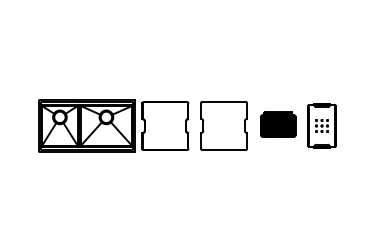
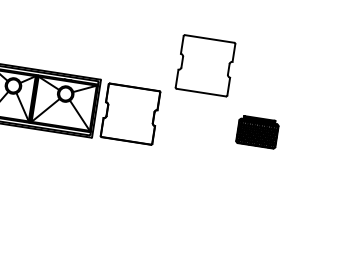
part: (223, 125) -> (204, 65), moved
part: (321, 125) -> (306, 140), removed

